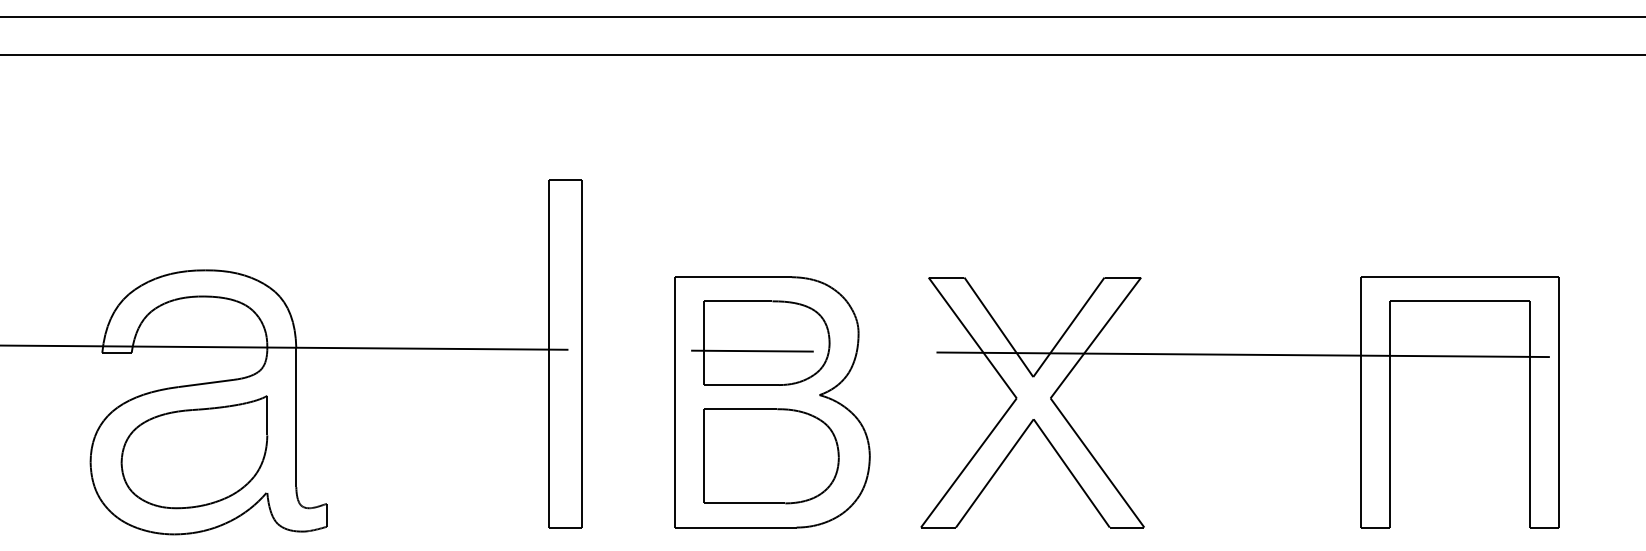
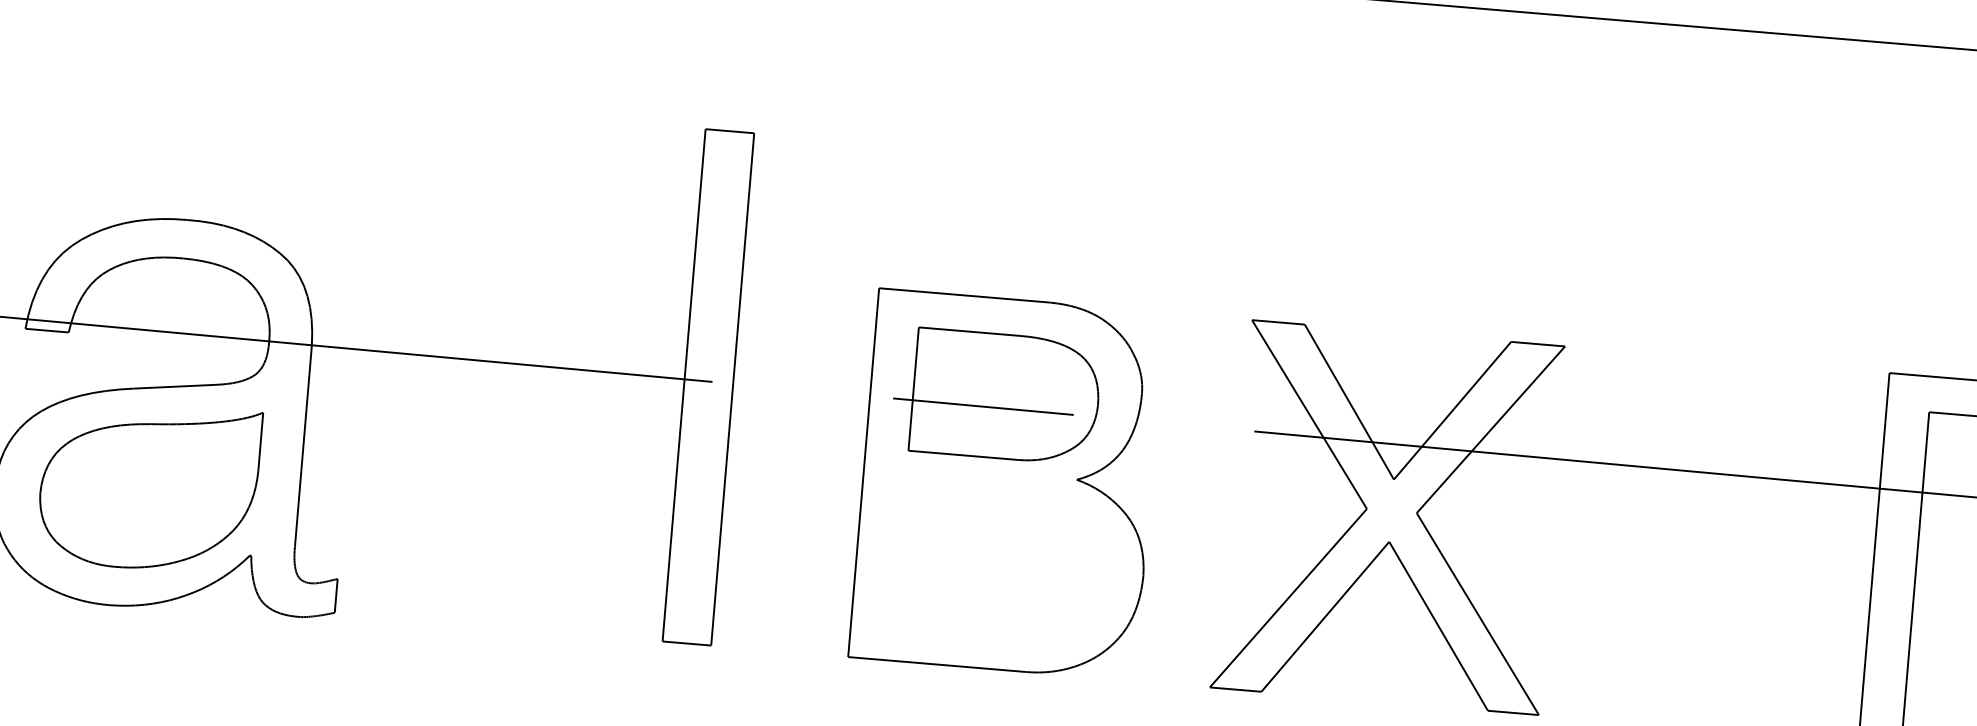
part: (771, 456) -> (998, 564), removed

